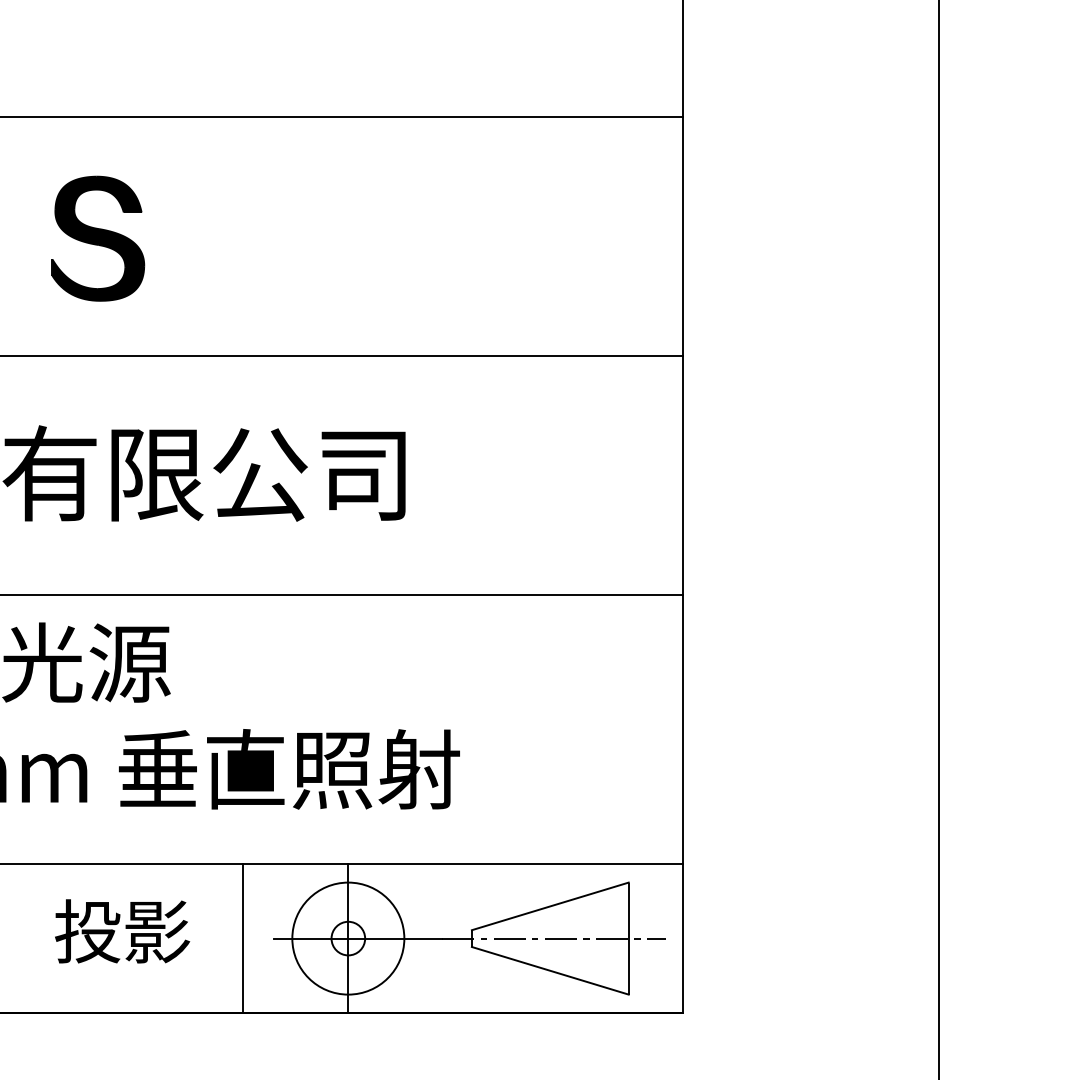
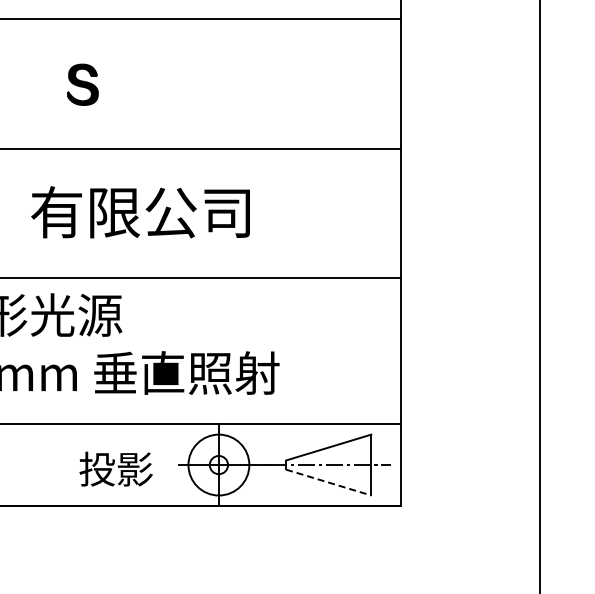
part: (97, 238) -> (82, 84), size x0.6
text: (121, 930) -> (115, 468), moved
line: (242, 937) -> (161, 464), removed
line: (549, 970) -> (328, 482), solid -> dashed

